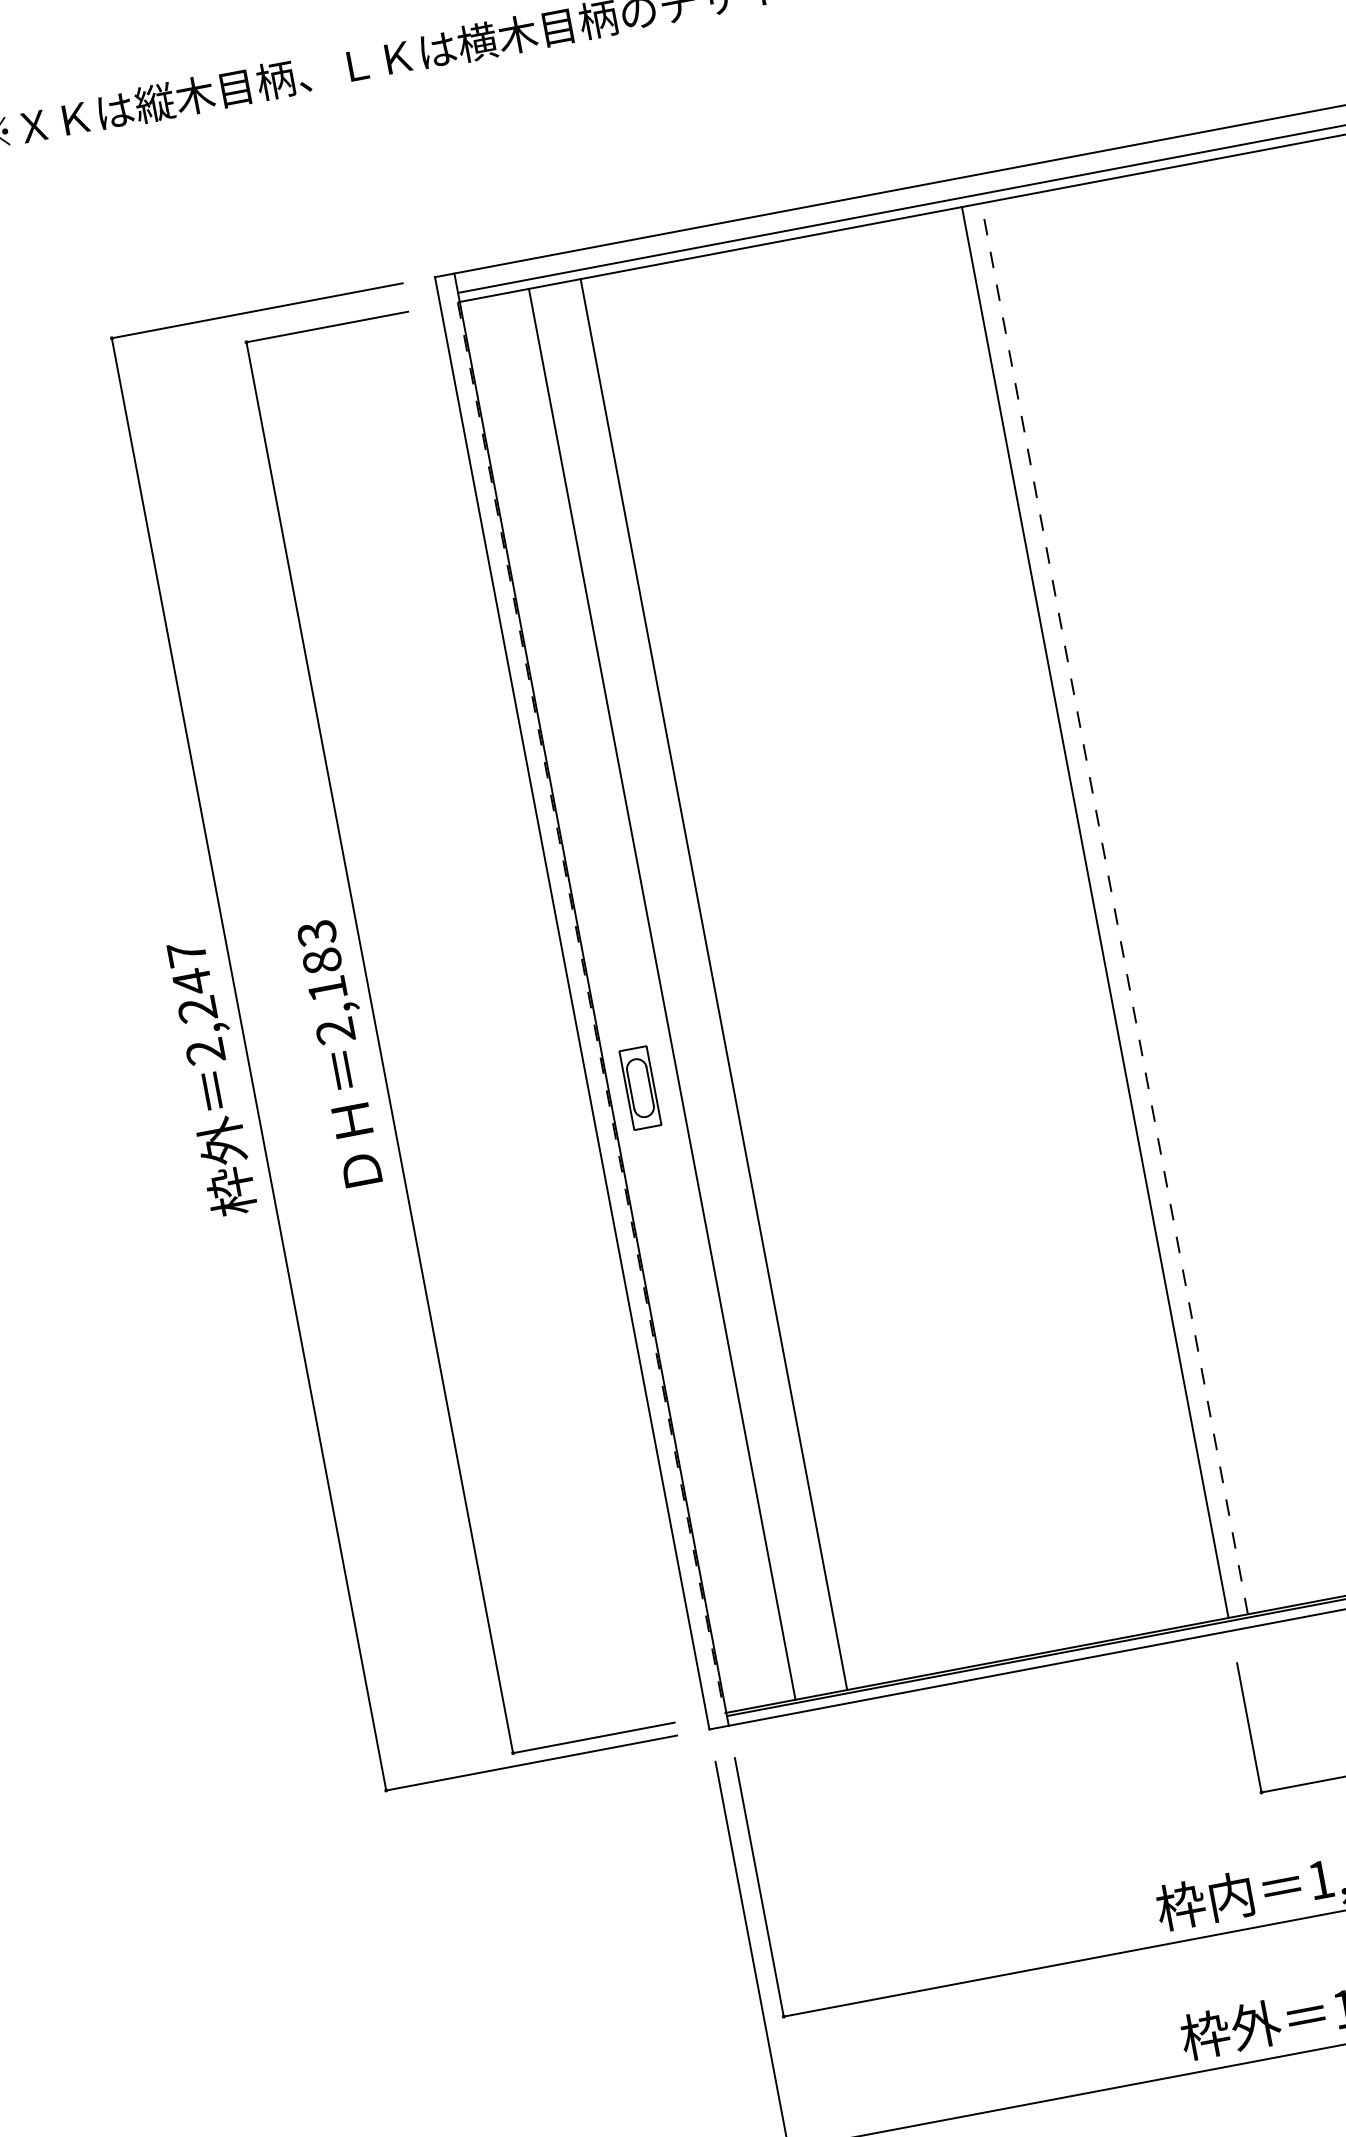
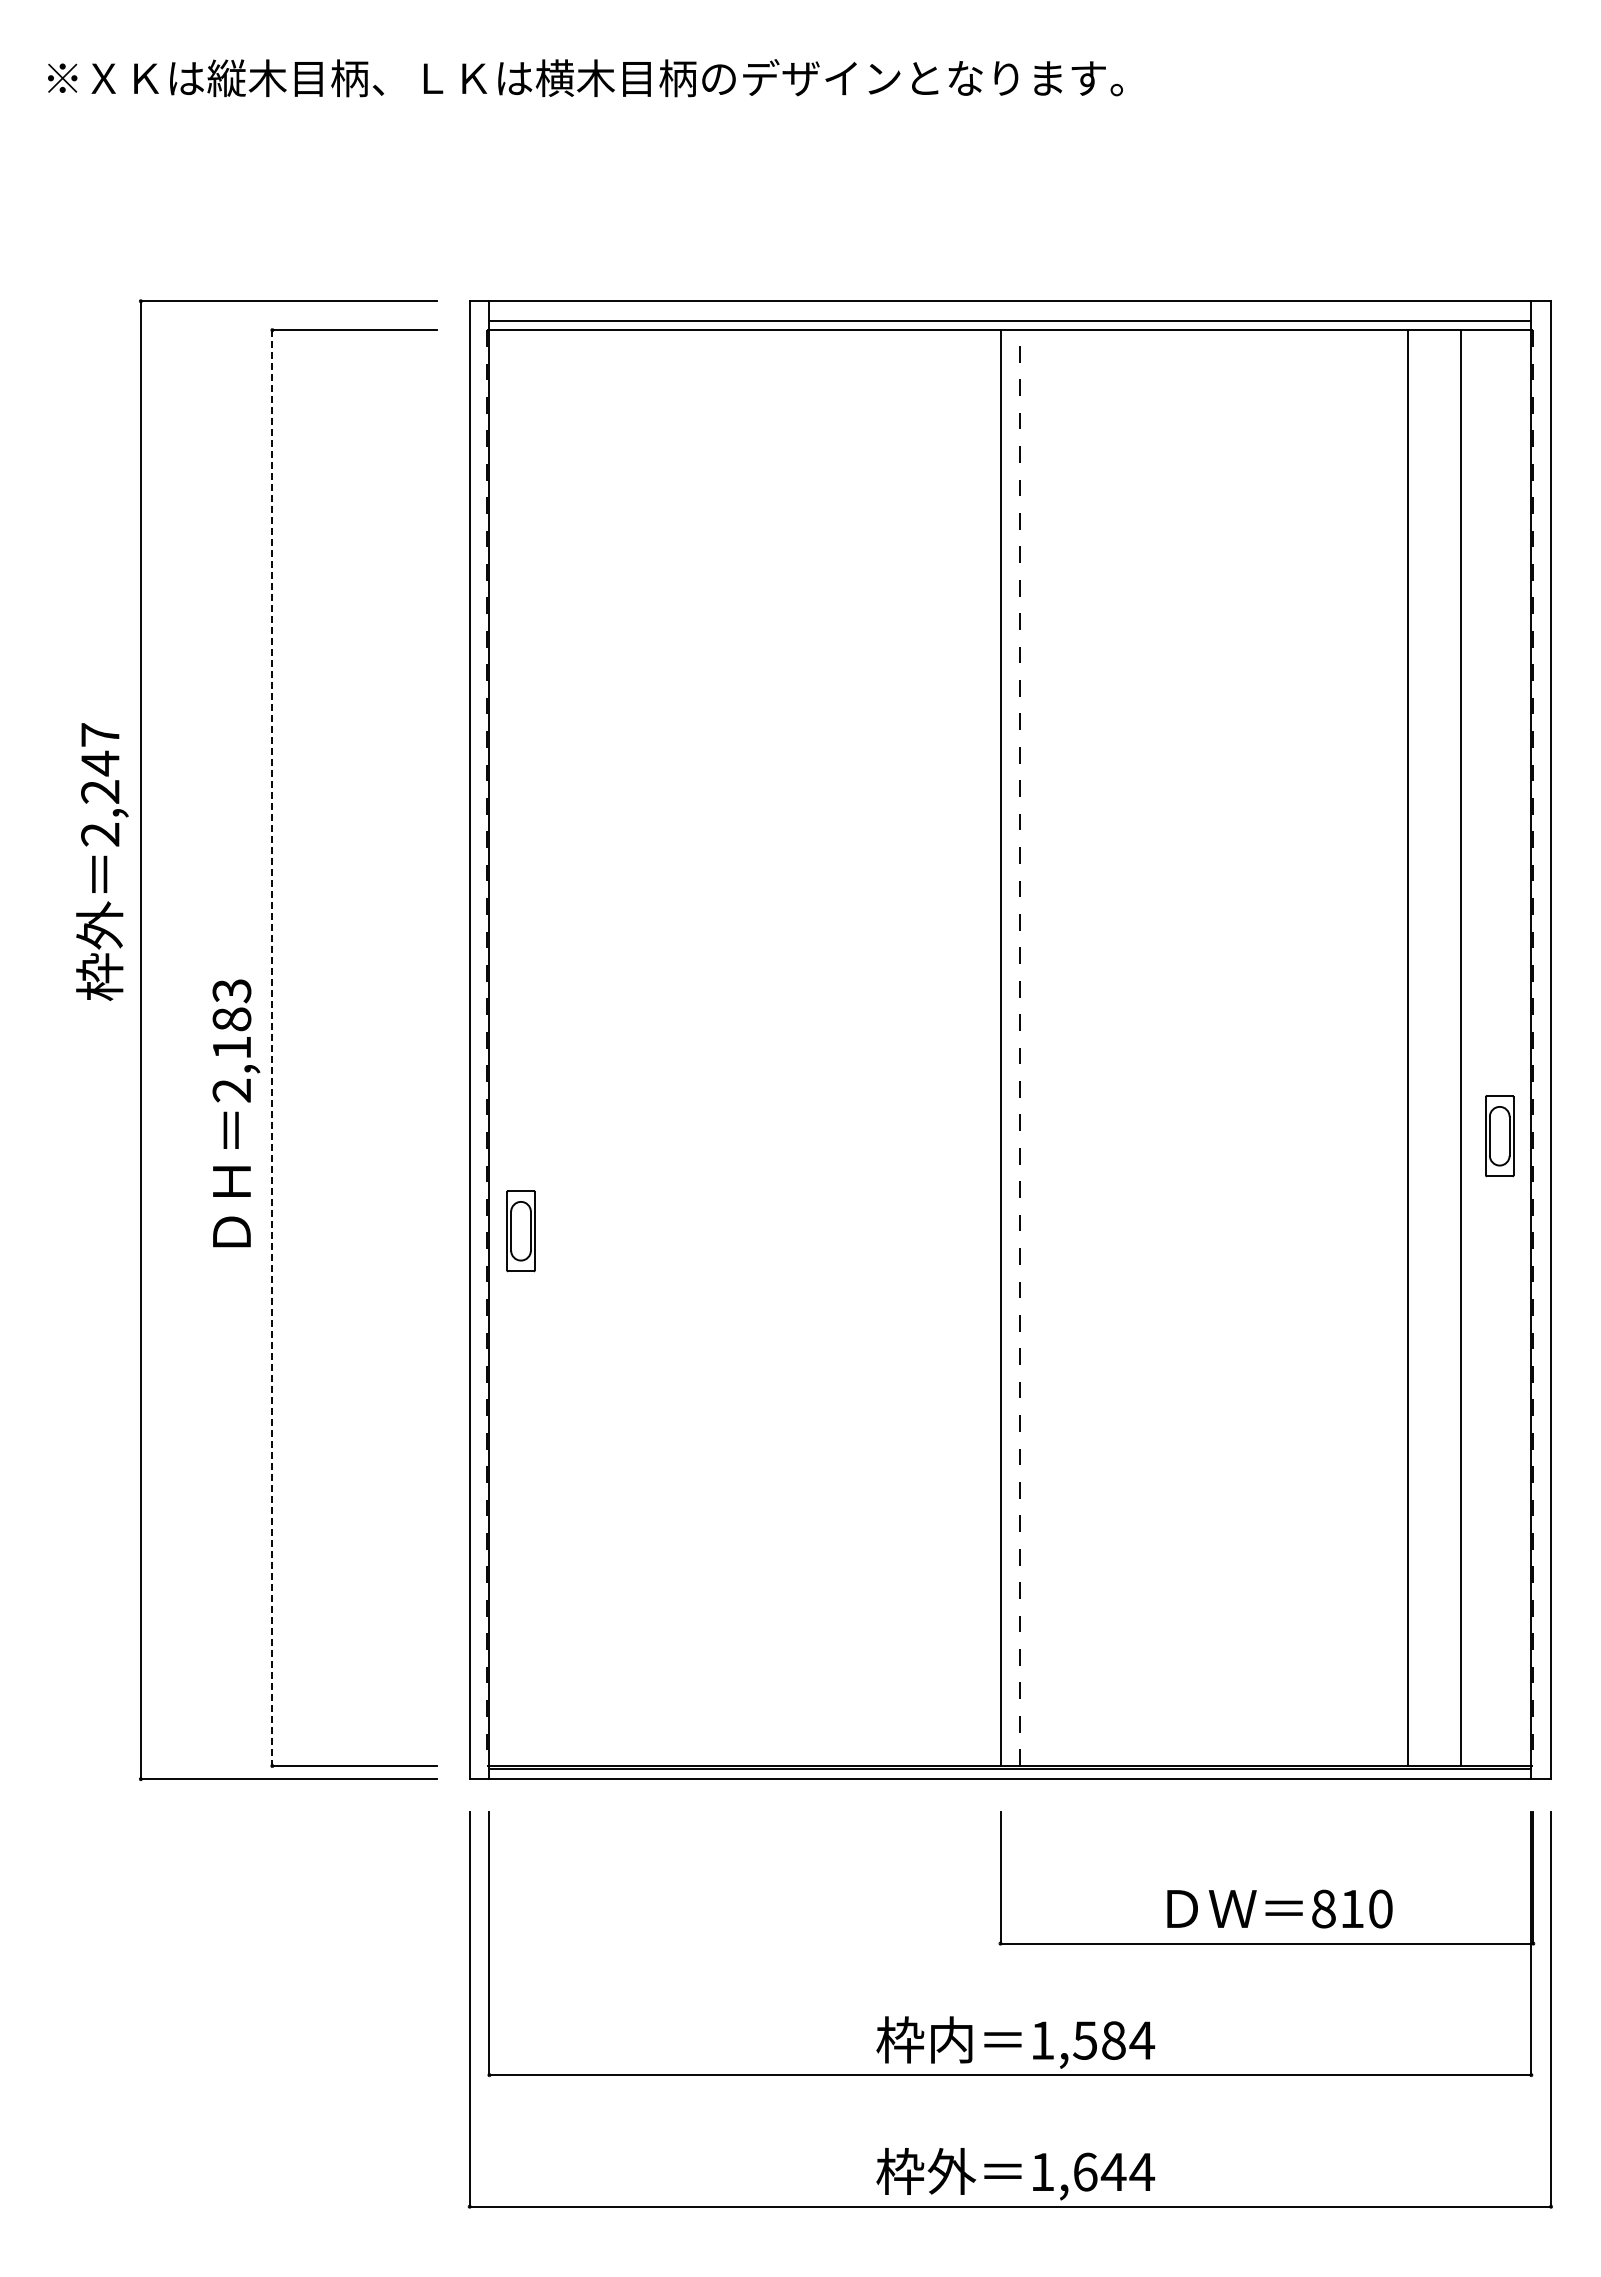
line: (714, 984) -> (612, 1048), removed
line: (661, 994) -> (559, 1048), removed
line: (379, 1048) -> (272, 1048), solid -> dashed
text: (344, 1052) -> (236, 1113), moved
text: (212, 1077) -> (102, 861), moved
part: (639, 1088) -> (520, 1231), moved

